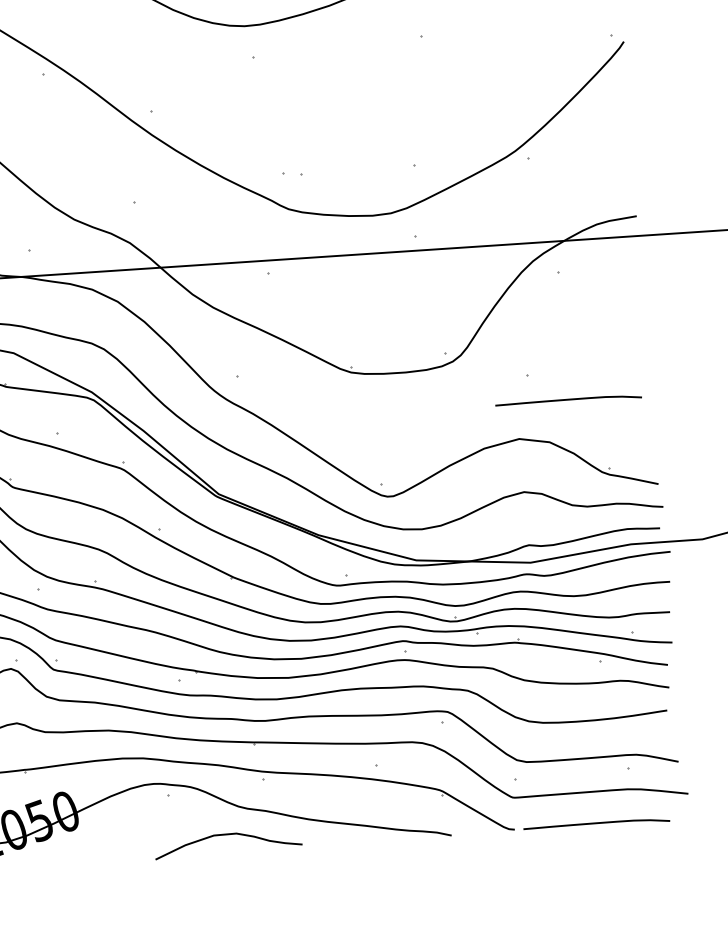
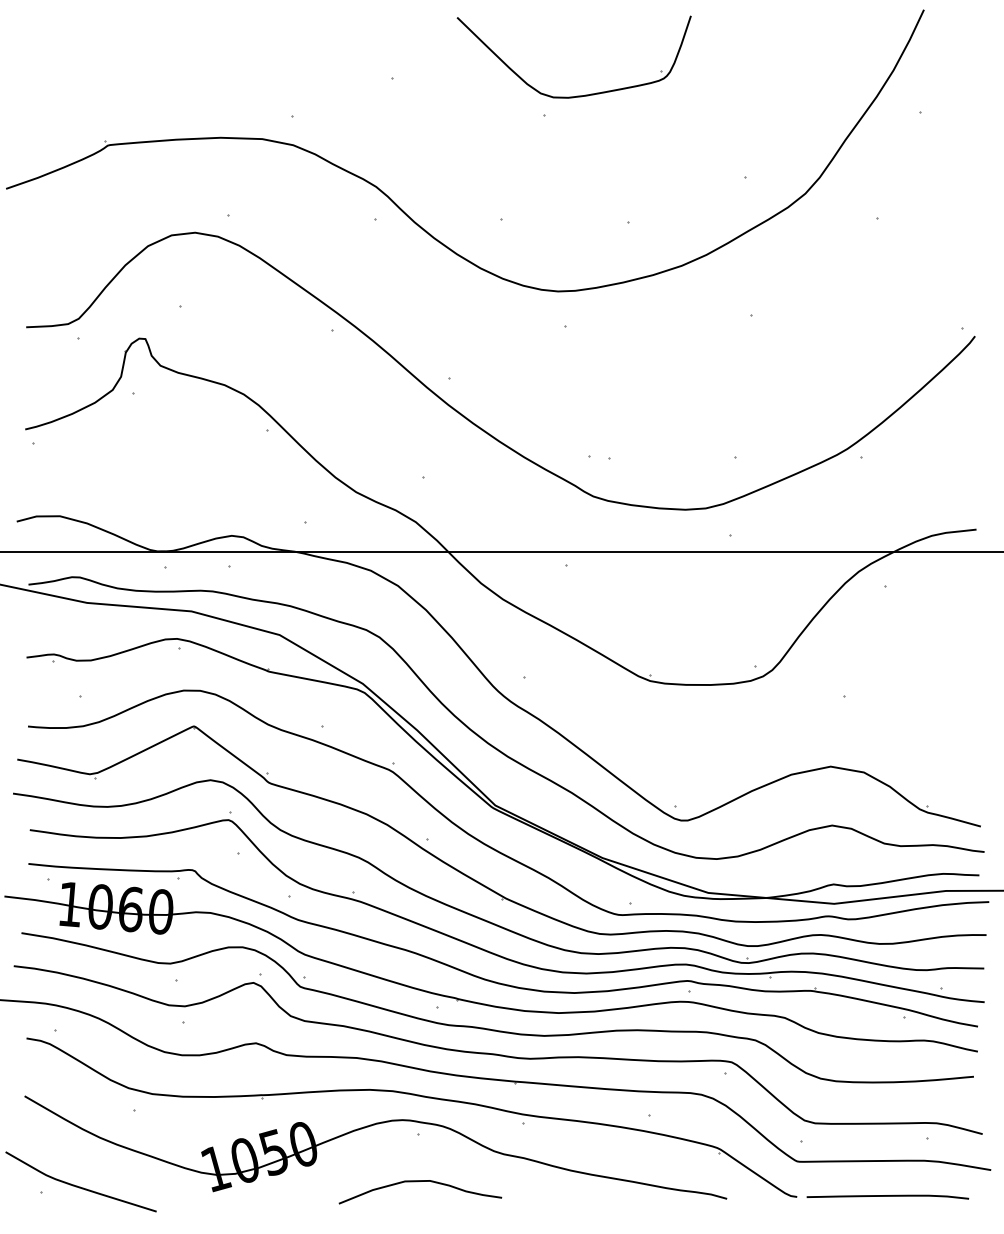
curve: (568, 400) -> (887, 727), removed
curve: (225, 835) -> (417, 1182), moved

